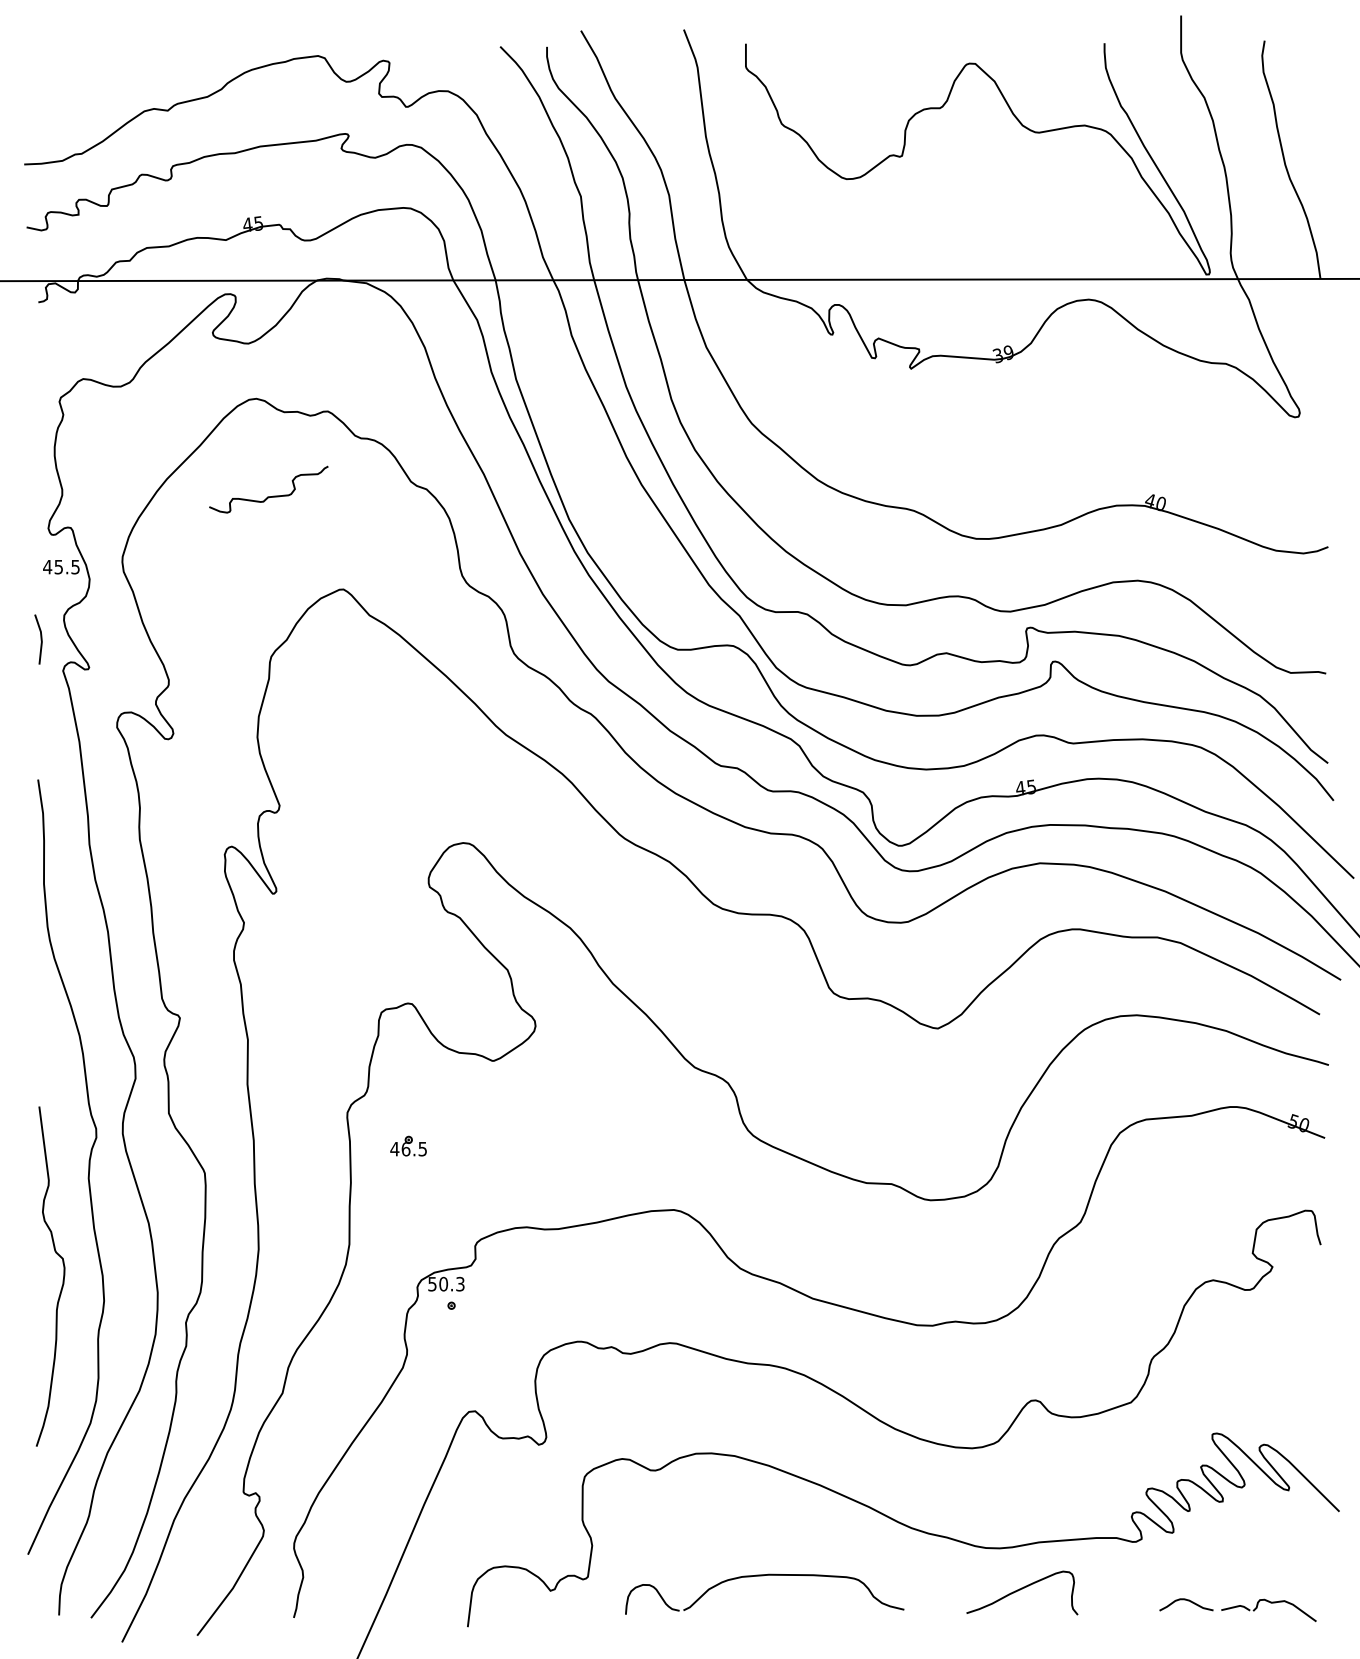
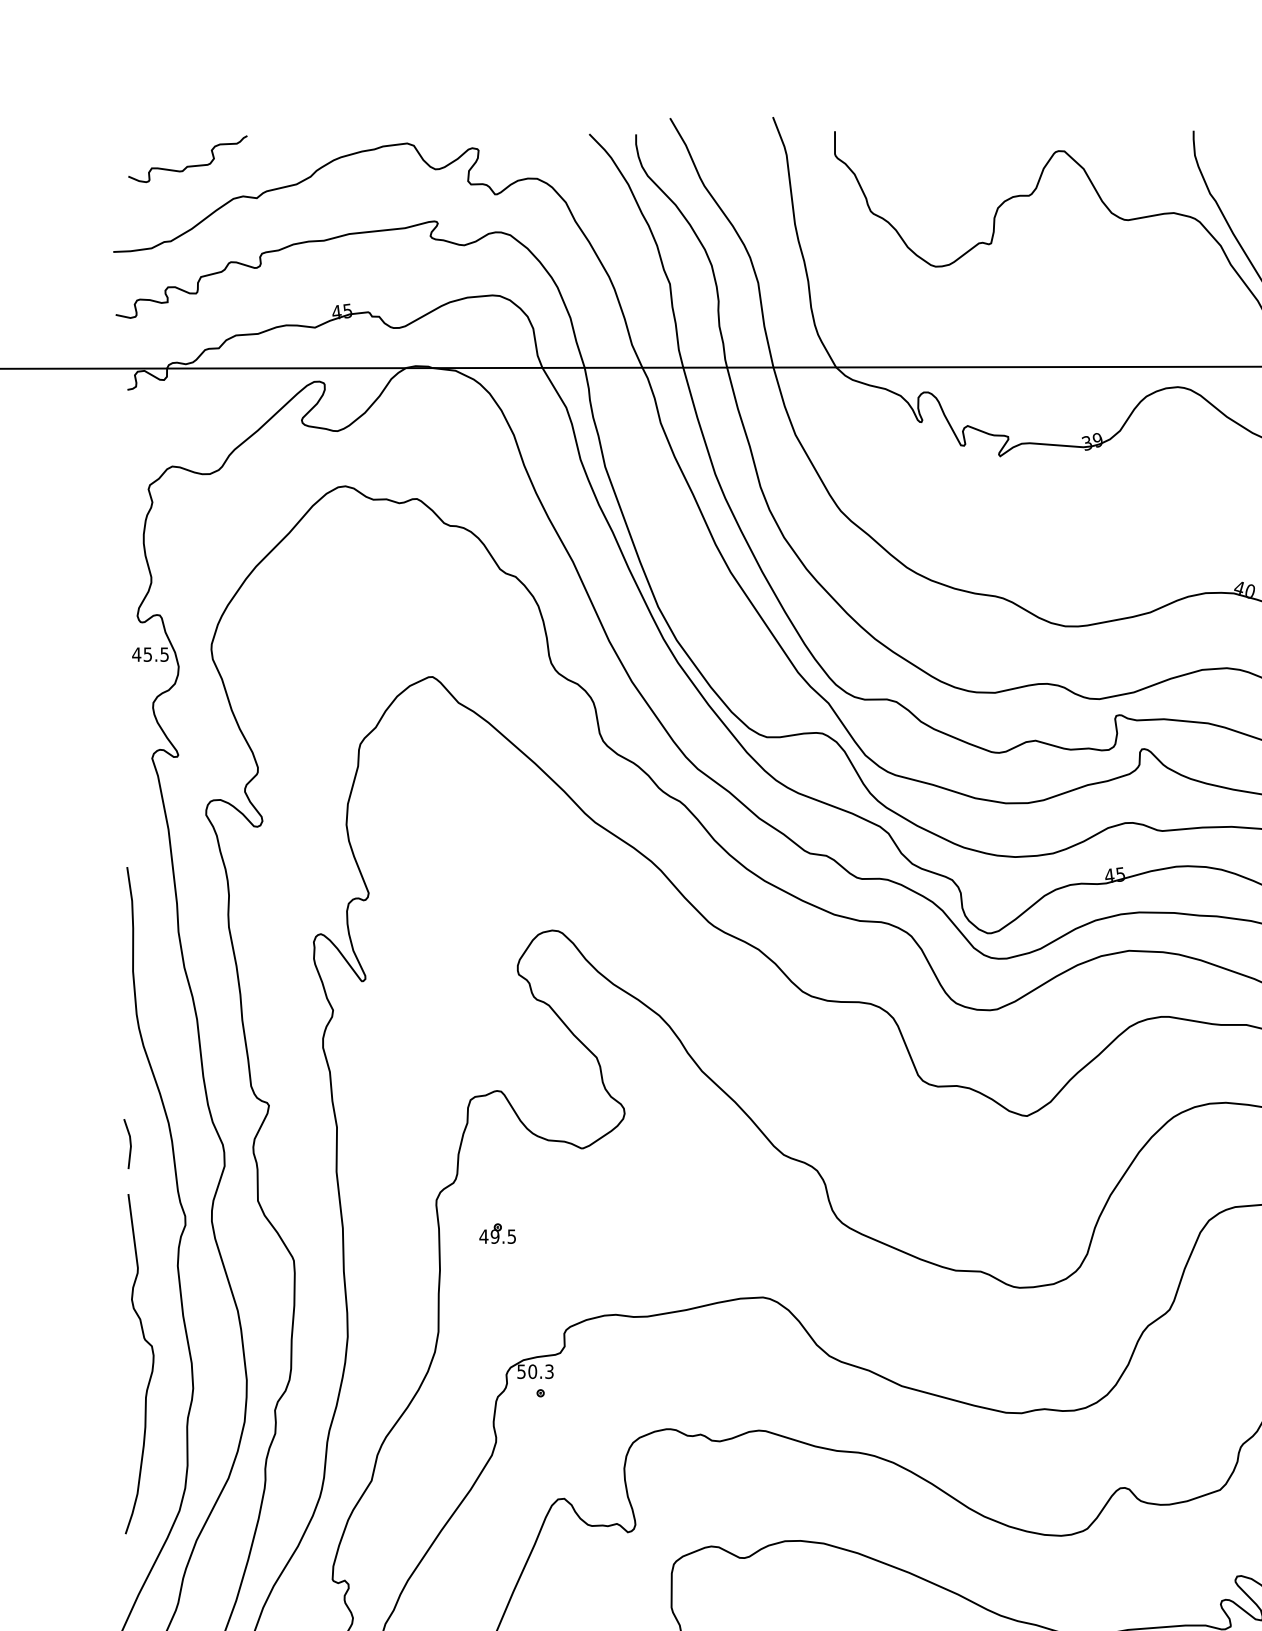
curve: (268, 496) -> (187, 166), moved
line: (40, 639) -> (129, 1144), moved
text: (405, 1148) -> (494, 1236), 46.5 -> 49.5

